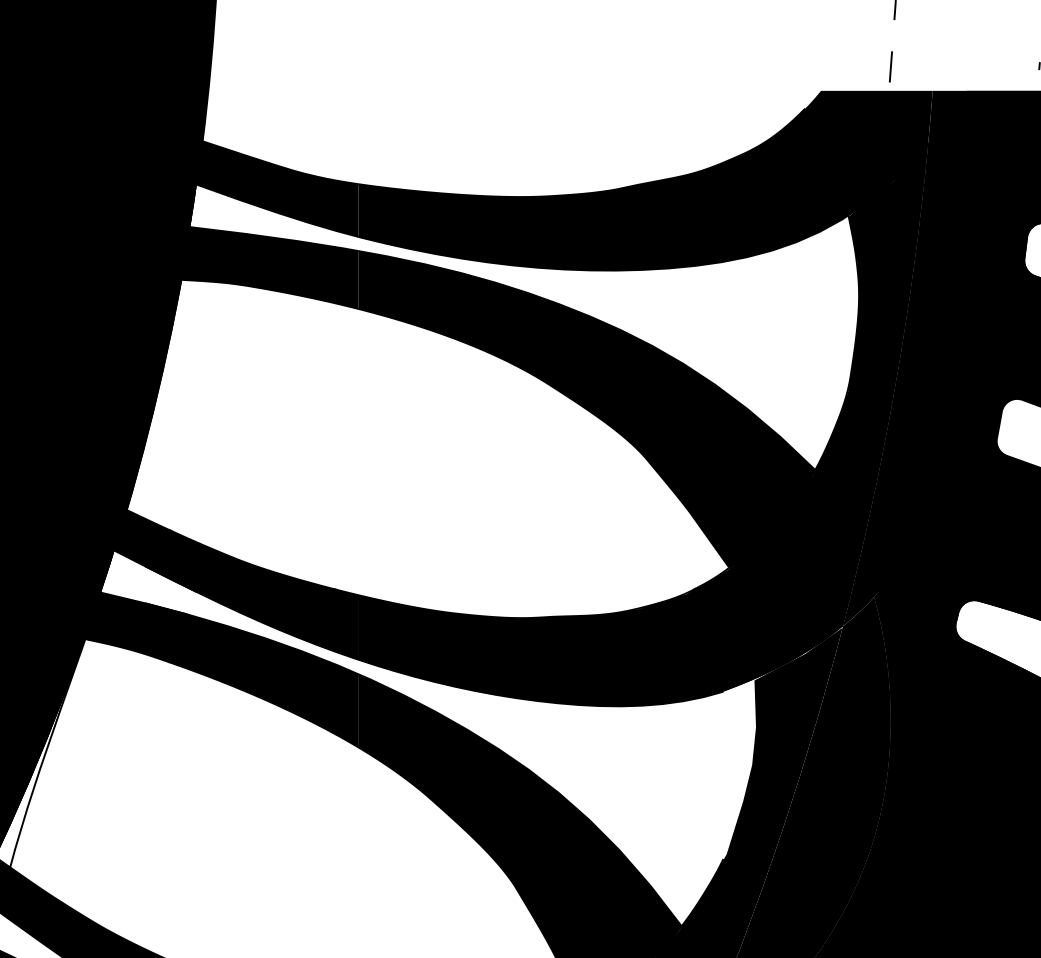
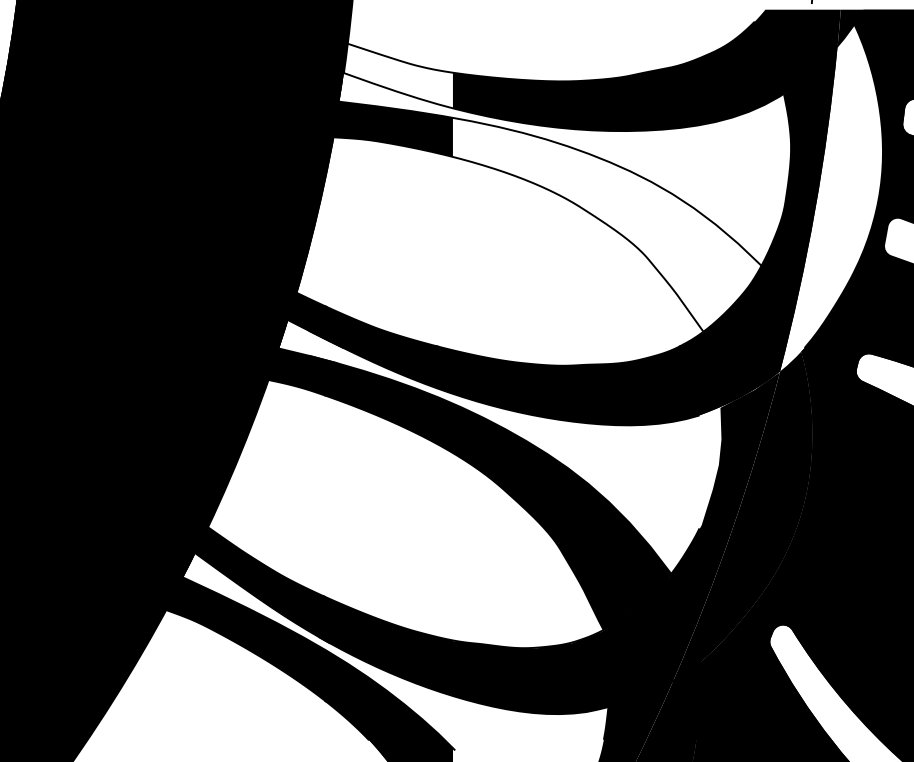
fill: (276, 188) -> (397, 75), removed
fill: (918, 368) -> (831, 197), removed
fill: (585, 408) -> (606, 224), removed

